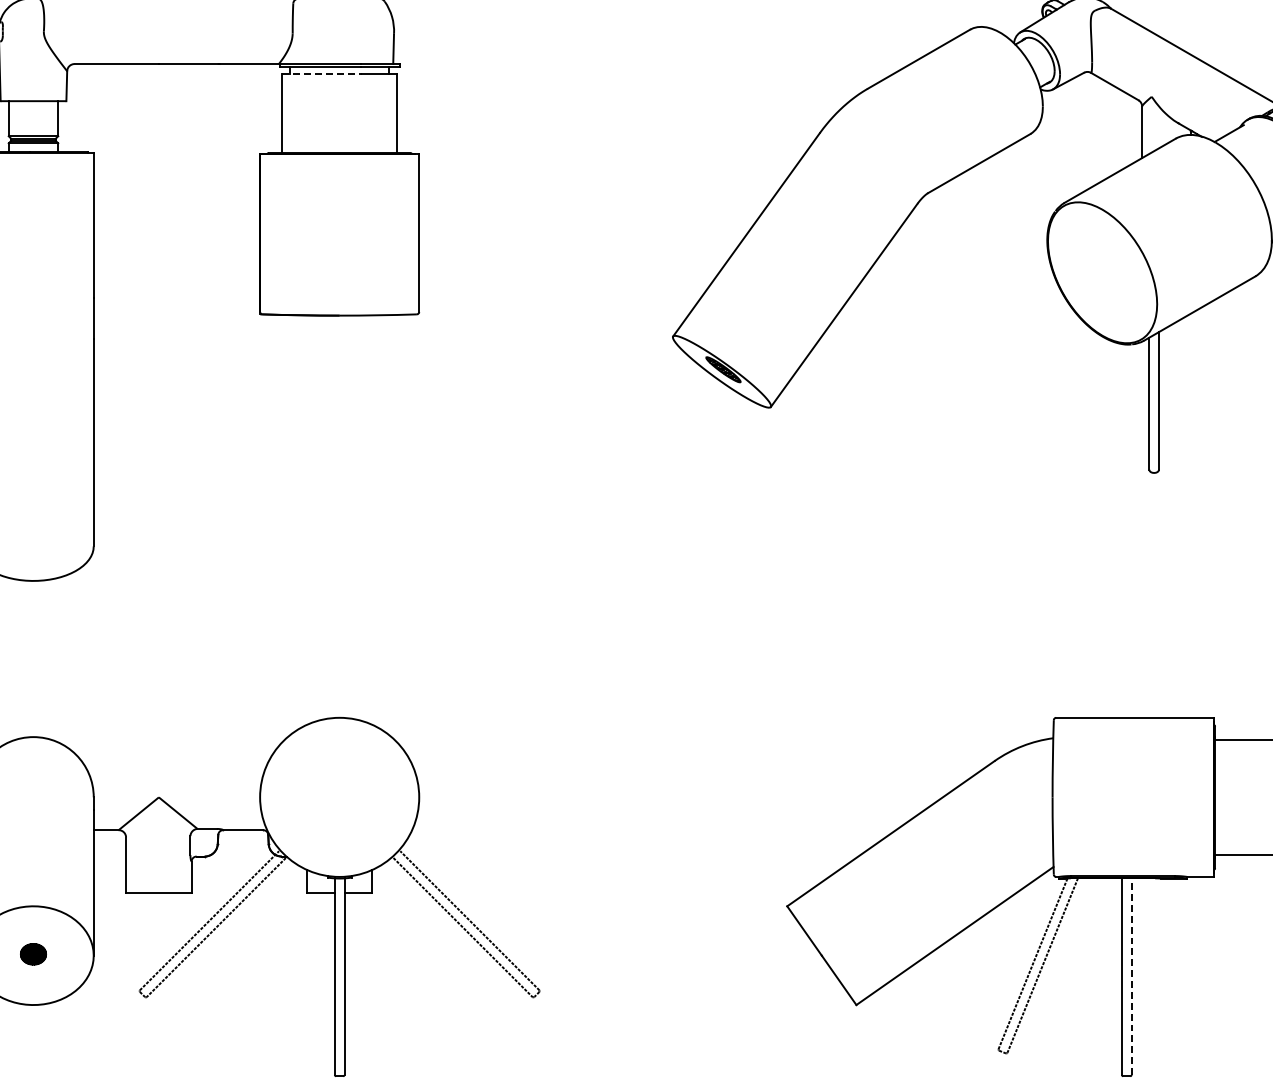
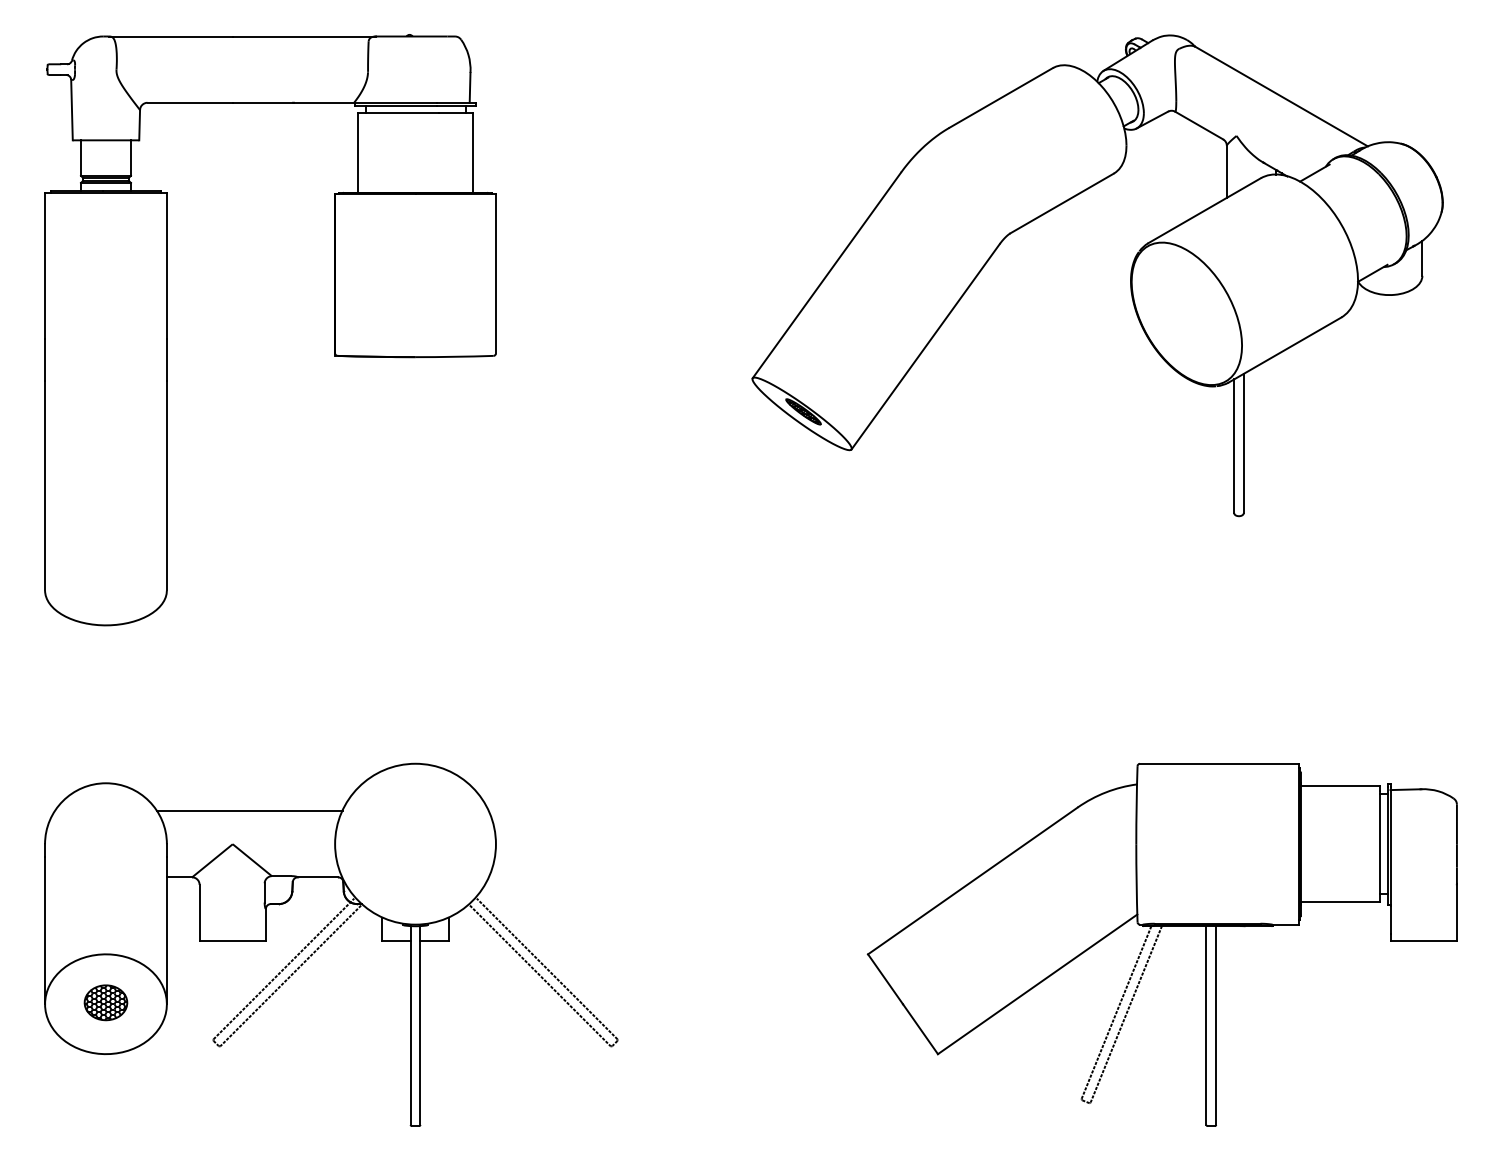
line: (322, 74) -> (398, 113), dashed -> solid
line: (175, 765) -> (249, 811), added
part: (33, 953) -> (105, 1002), size x1.67
line: (1131, 975) -> (1216, 1024), dashed -> solid

